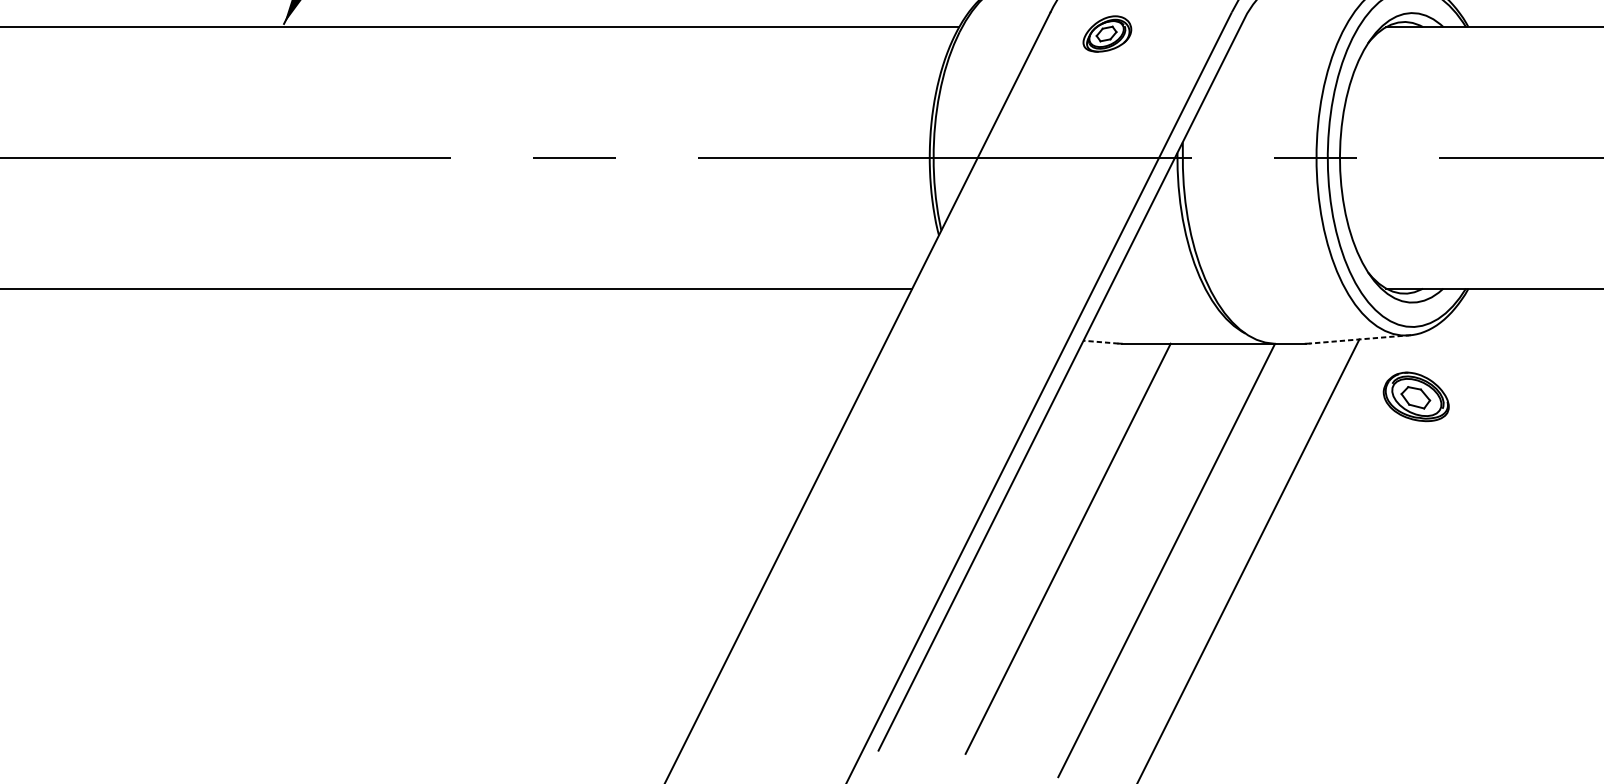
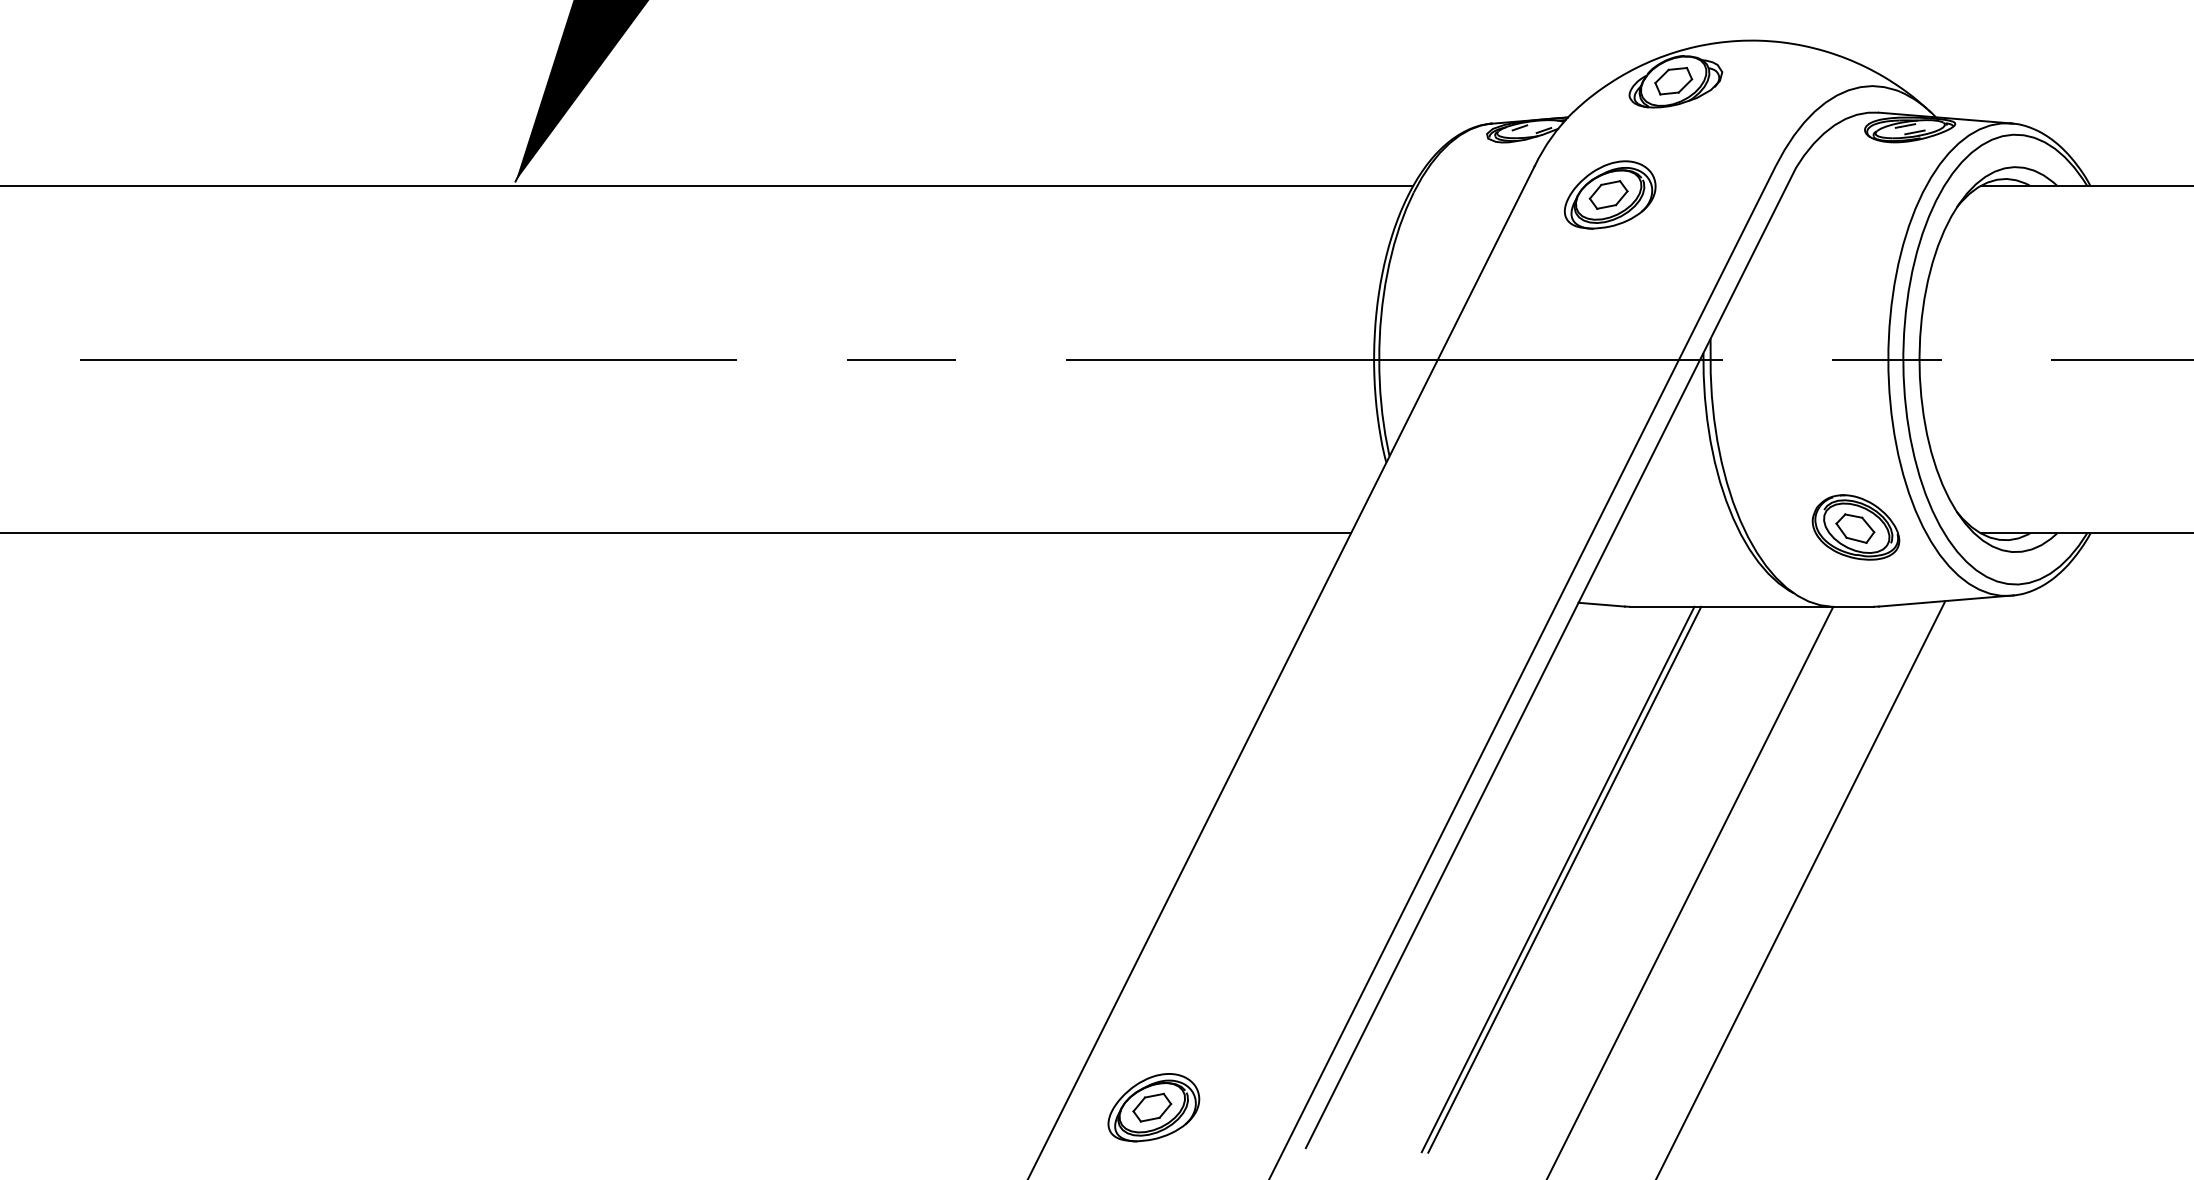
part: (1107, 33) -> (1610, 194), size x1.43
line: (1360, 339) -> (1946, 600), dashed -> solid
line: (1100, 342) -> (1601, 604), dashed -> solid
part: (1415, 396) -> (1855, 527), moved
line: (1072, 548) -> (1564, 879), added
part: (763, 720) -> (1153, 1107), added

